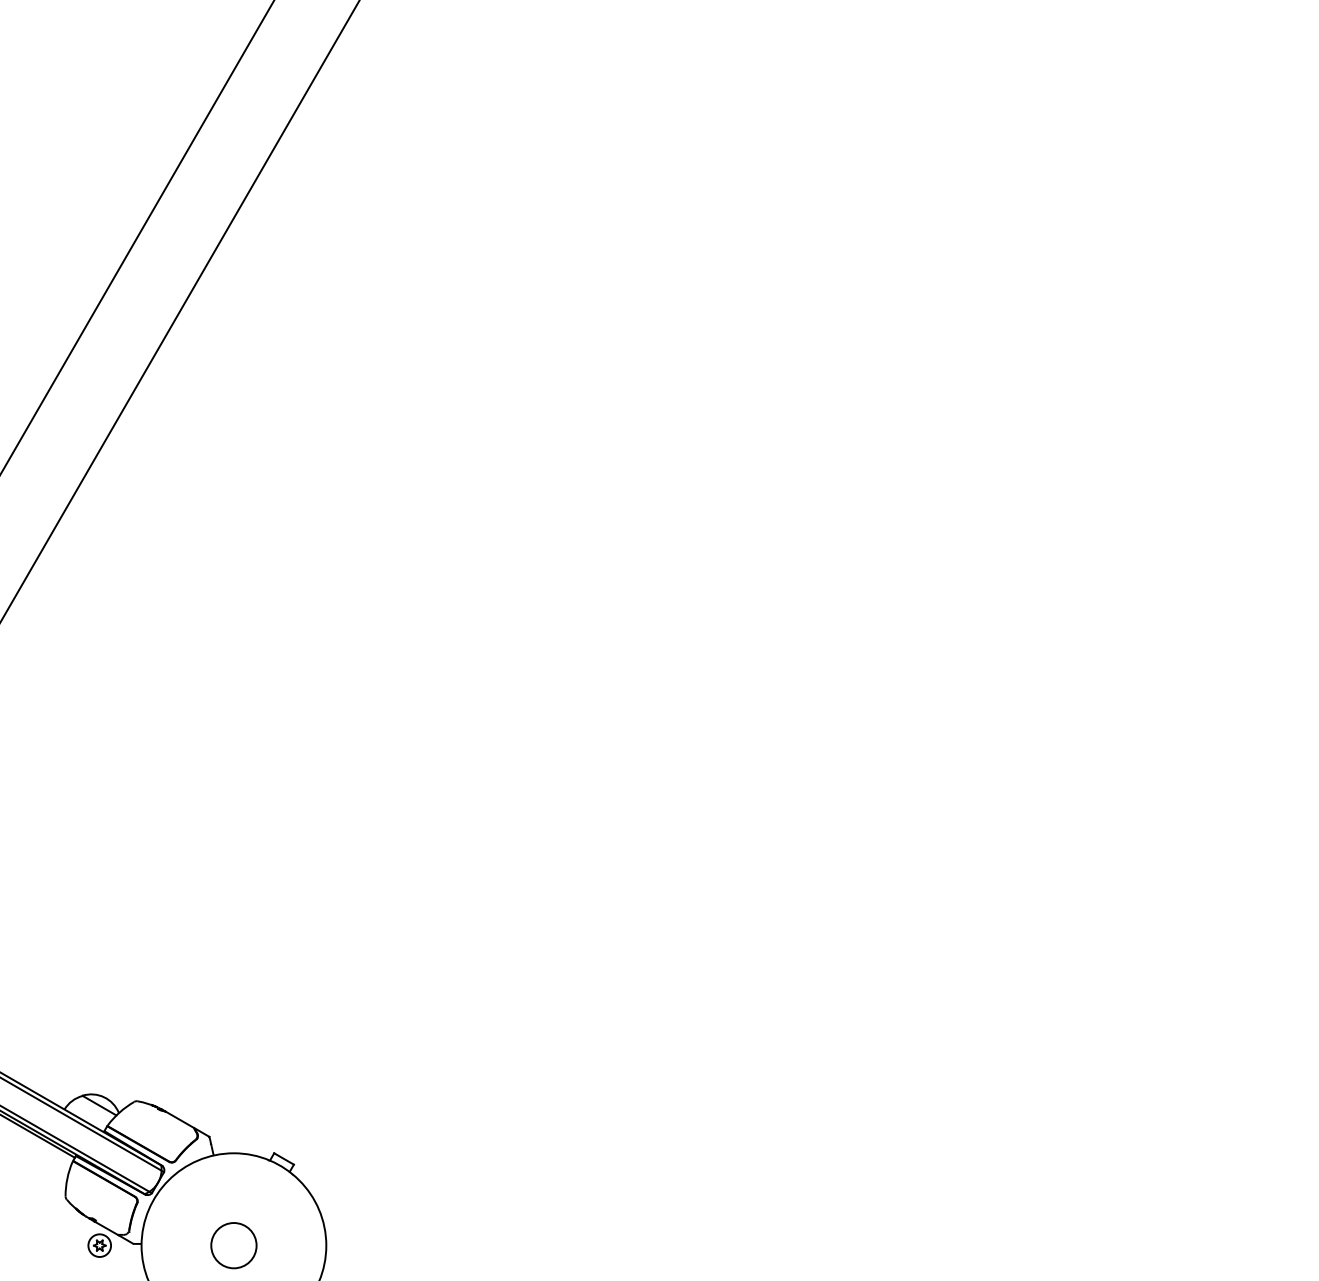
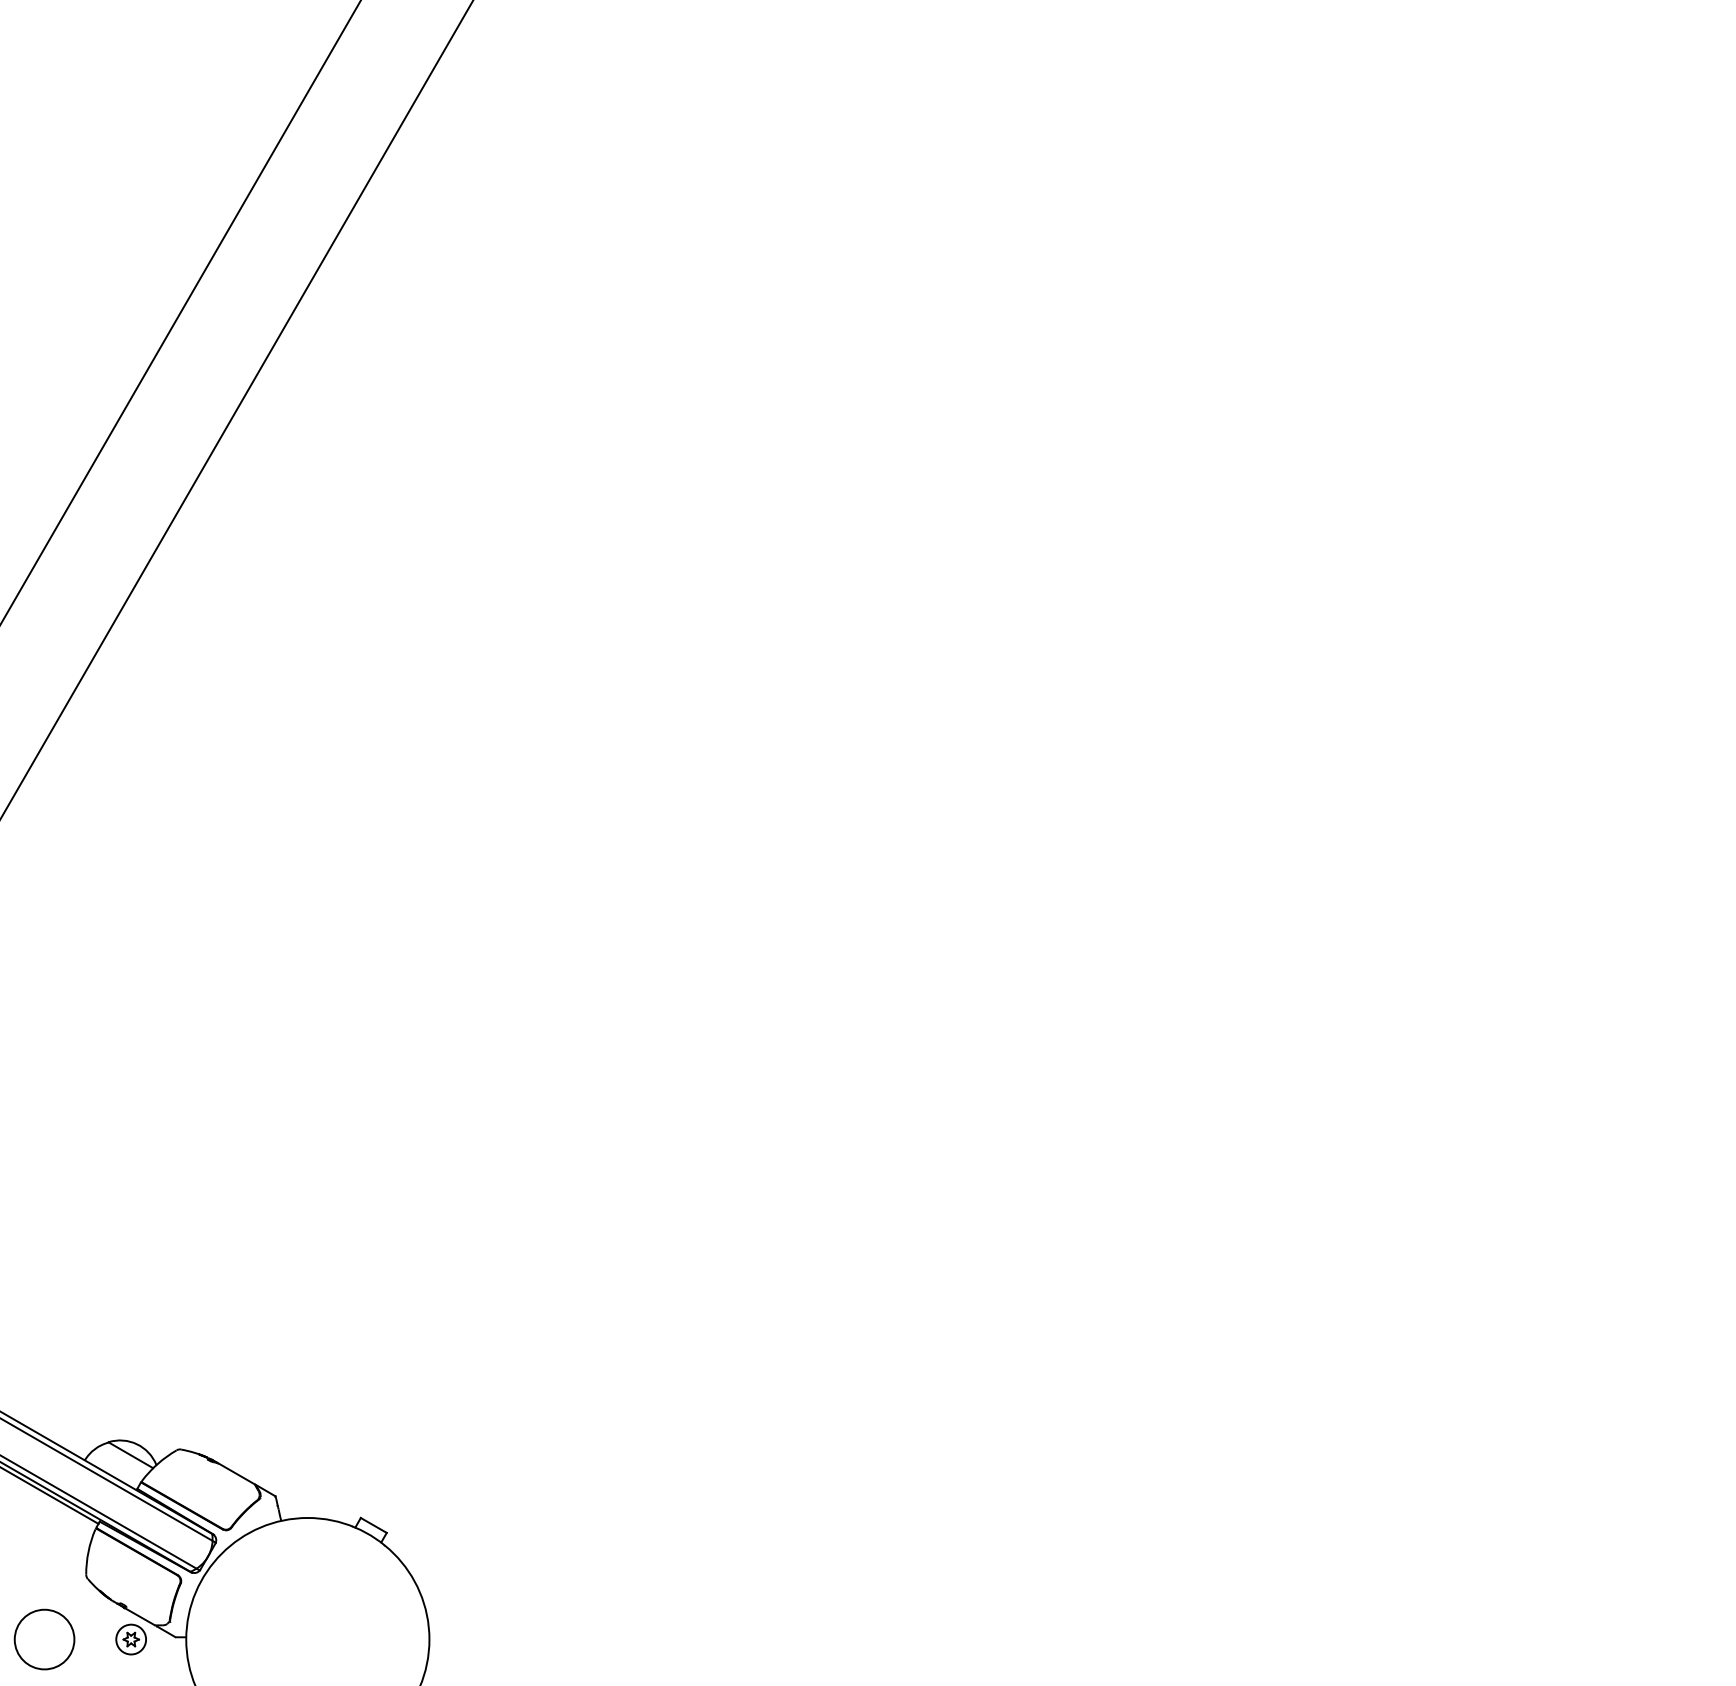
circle: (233, 1245) -> (43, 1639), moved

